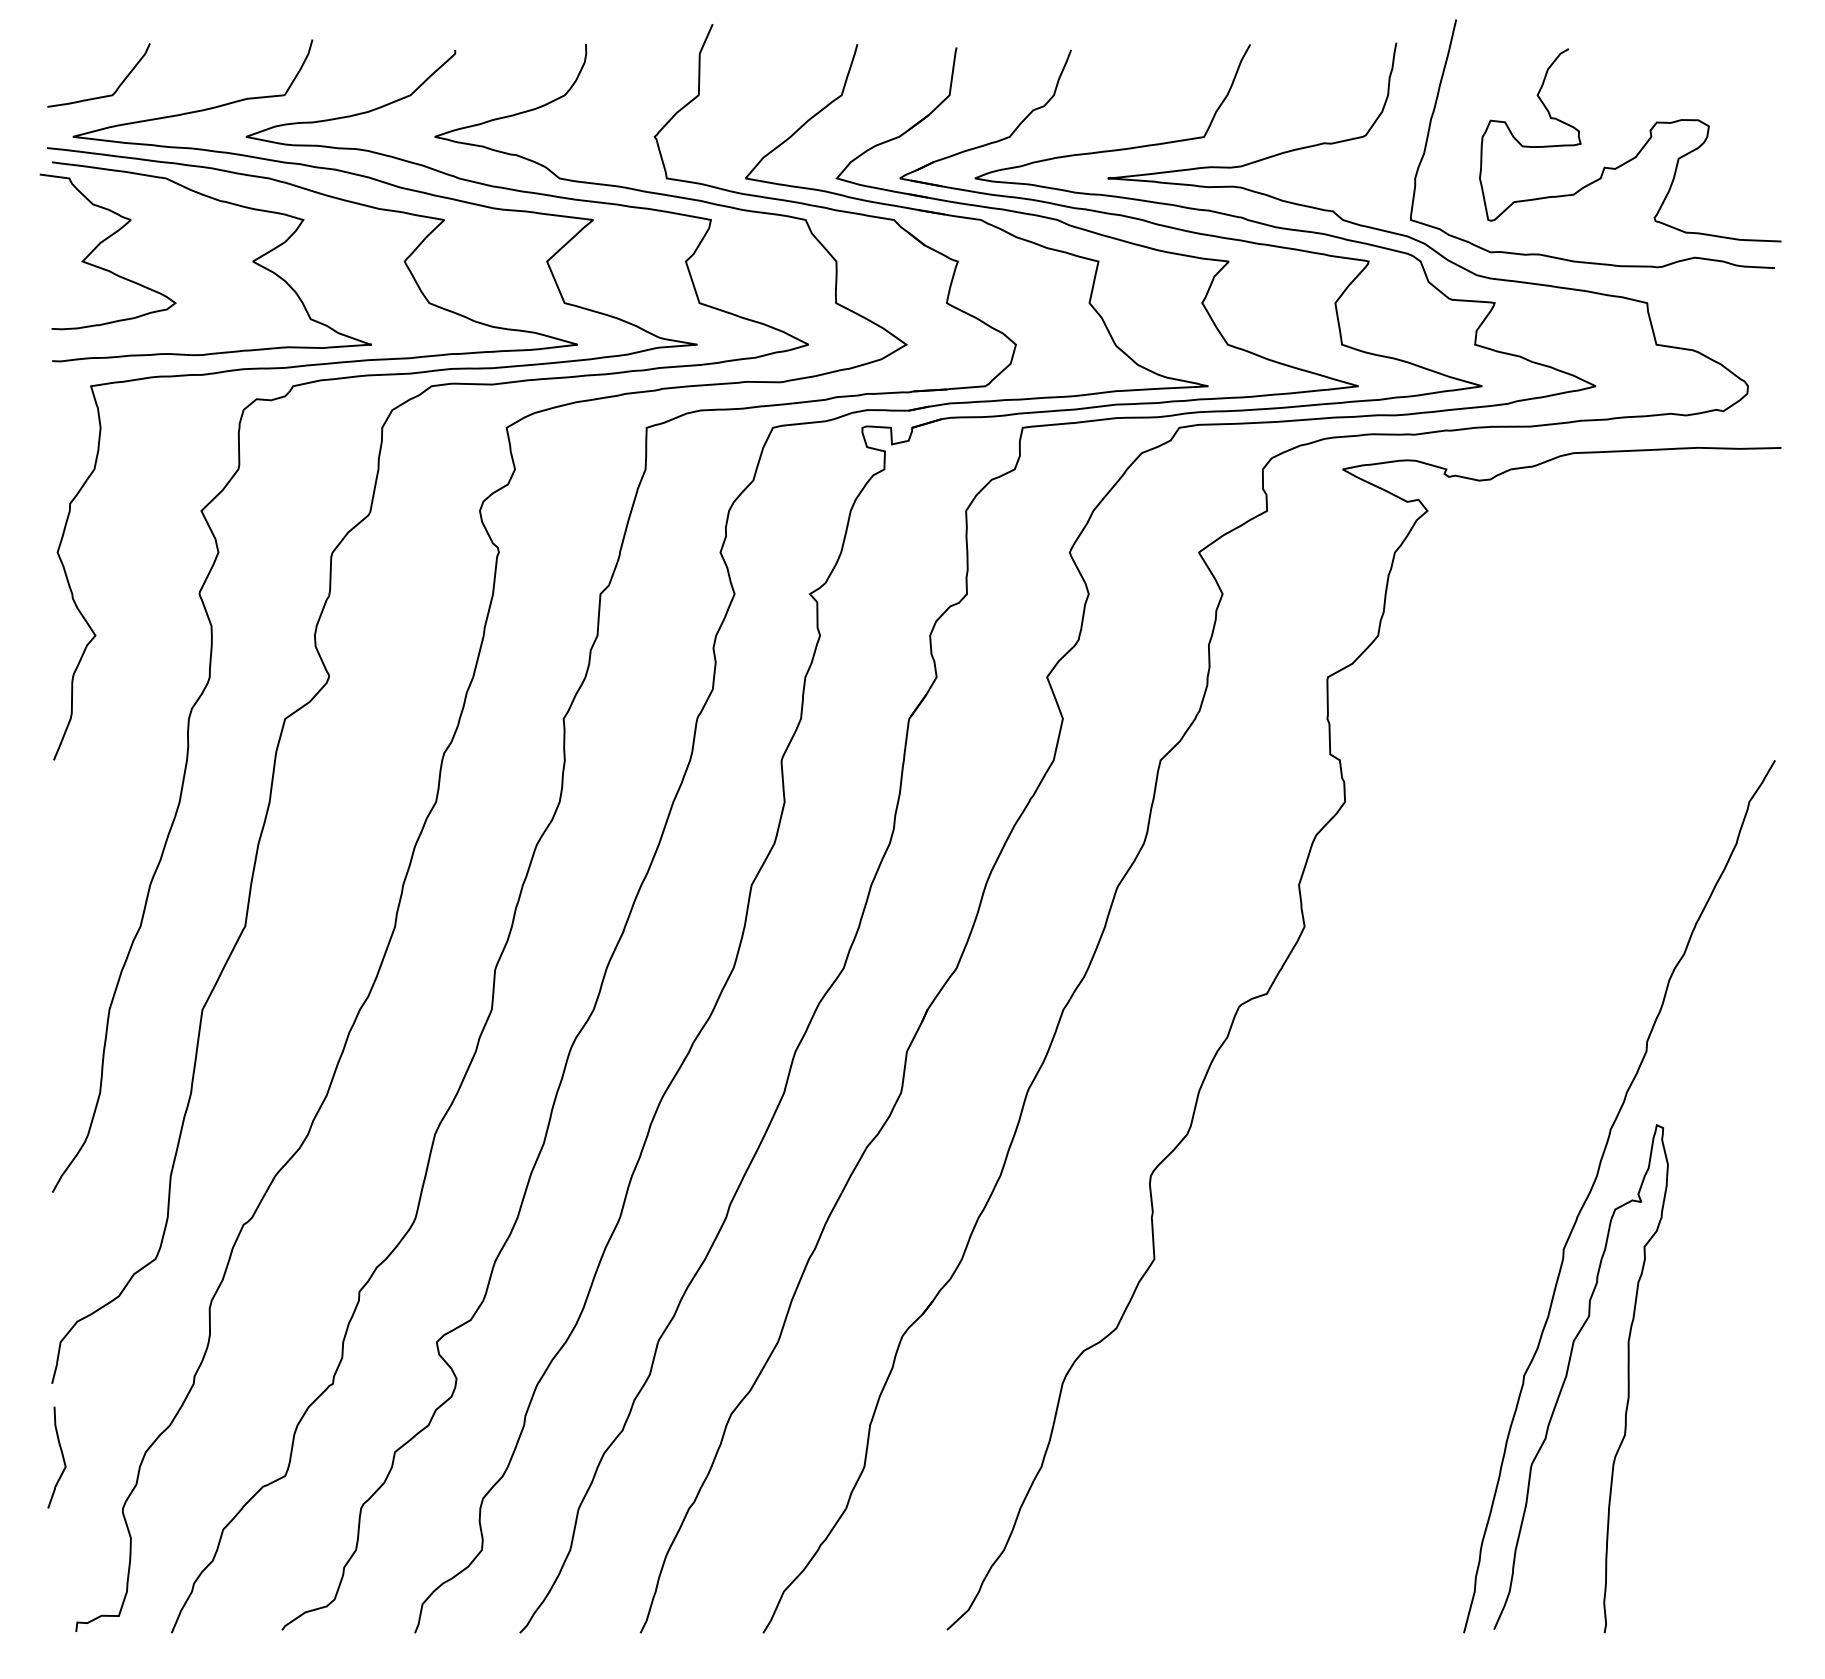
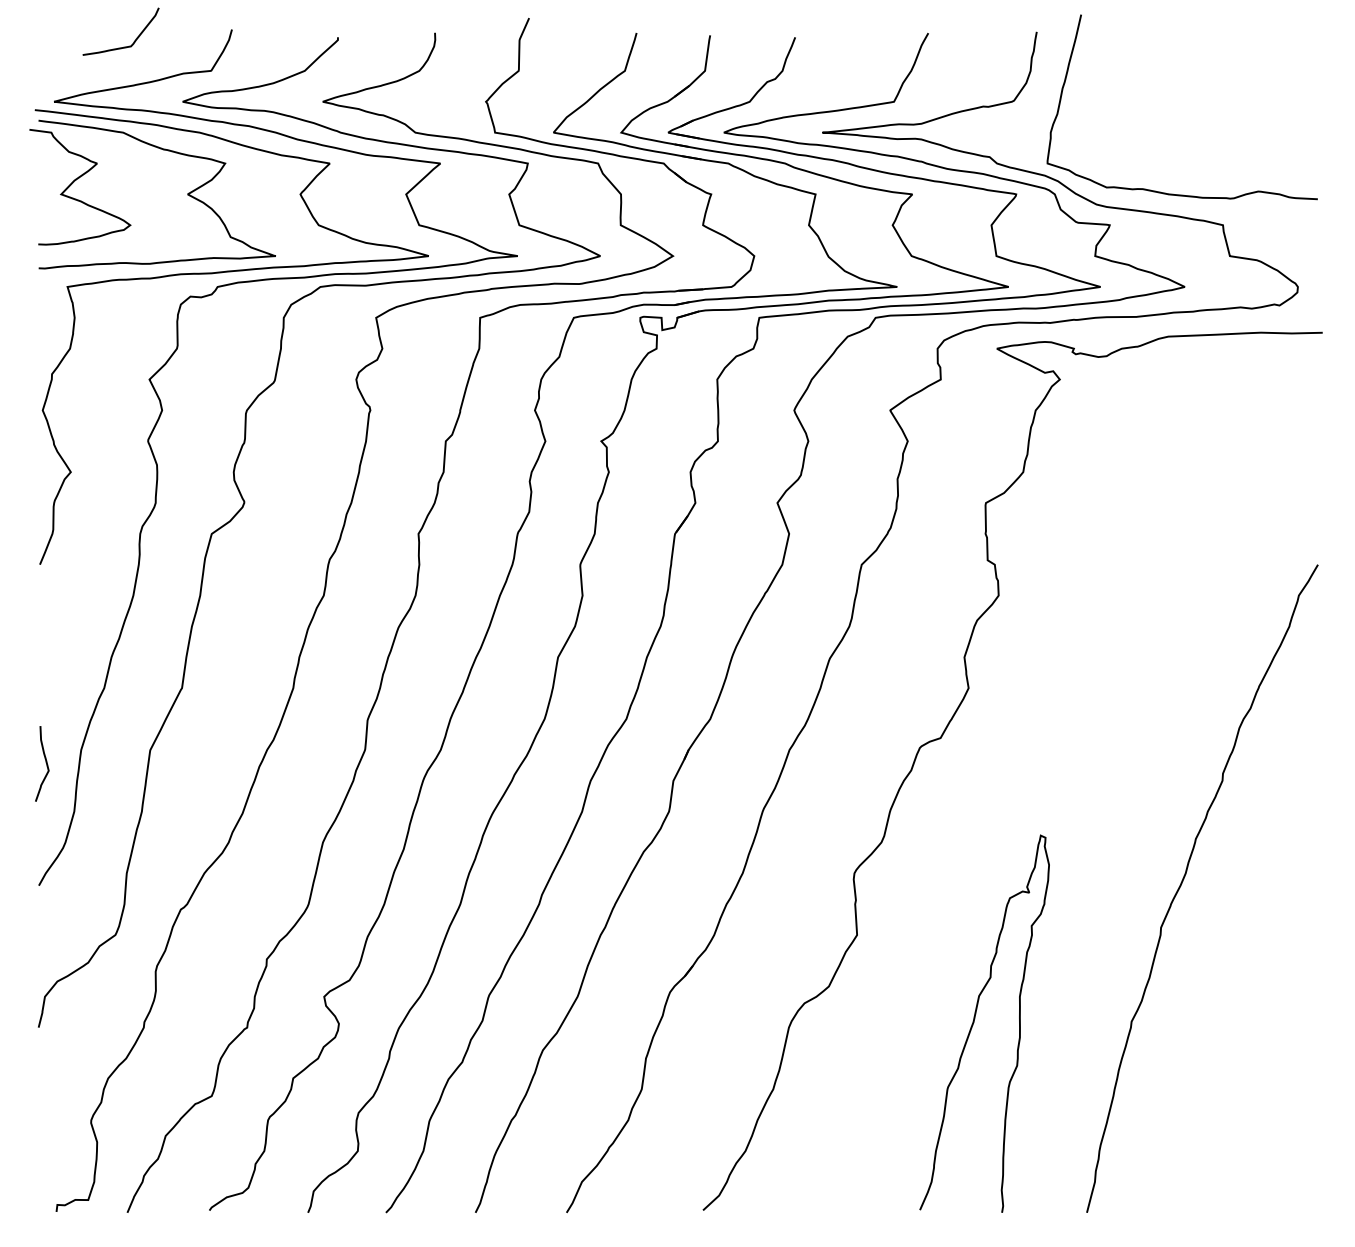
curve: (104, 95) -> (125, 46), moved
curve: (1638, 151) -> (1216, 112), removed
curve: (1567, 1376) -> (974, 1022), moved
curve: (61, 1455) -> (45, 762), moved

